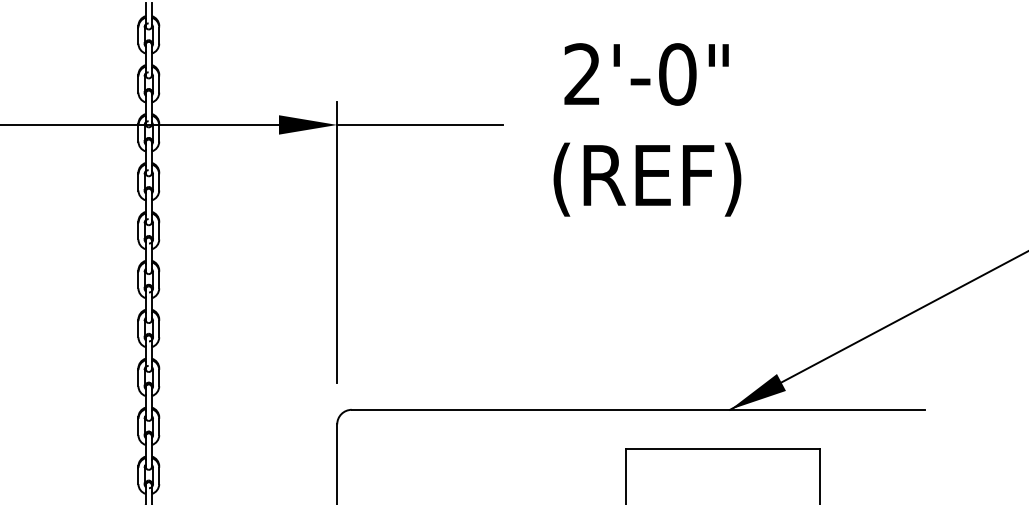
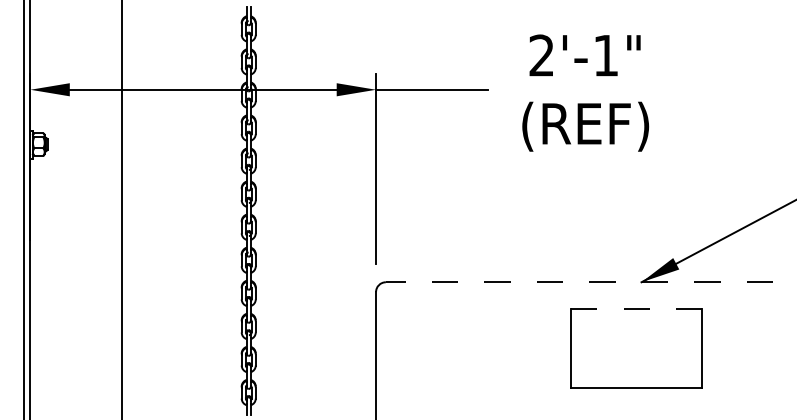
text: (676, 74) -> (605, 55), 2'-0" -> 2'-1"
line: (638, 410) -> (579, 282), solid -> dashed
line: (722, 448) -> (636, 308), solid -> dashed

